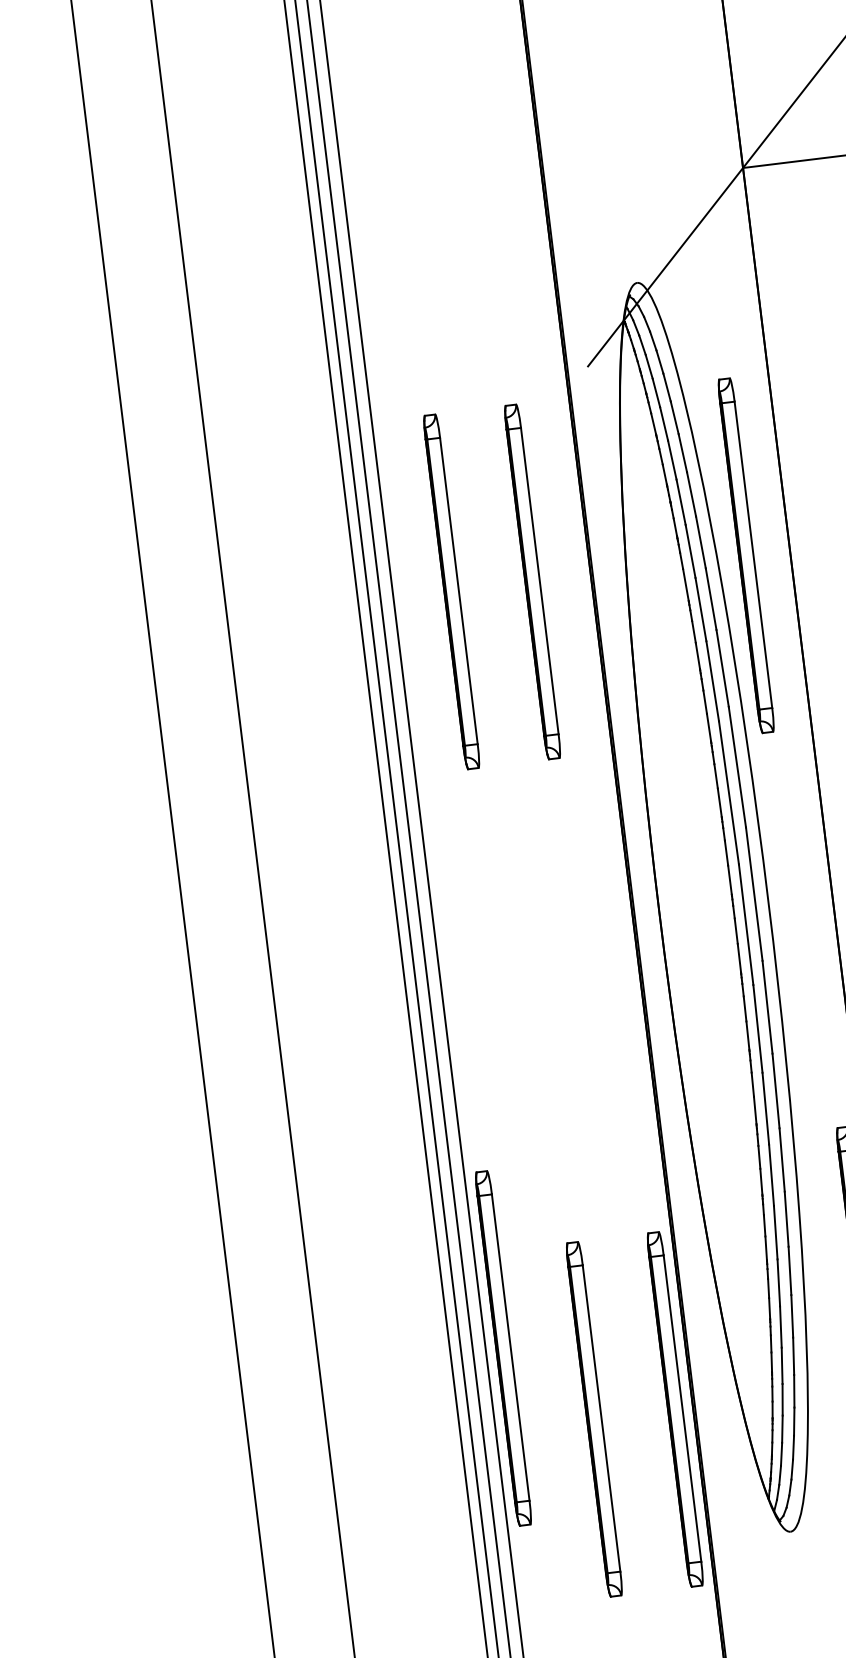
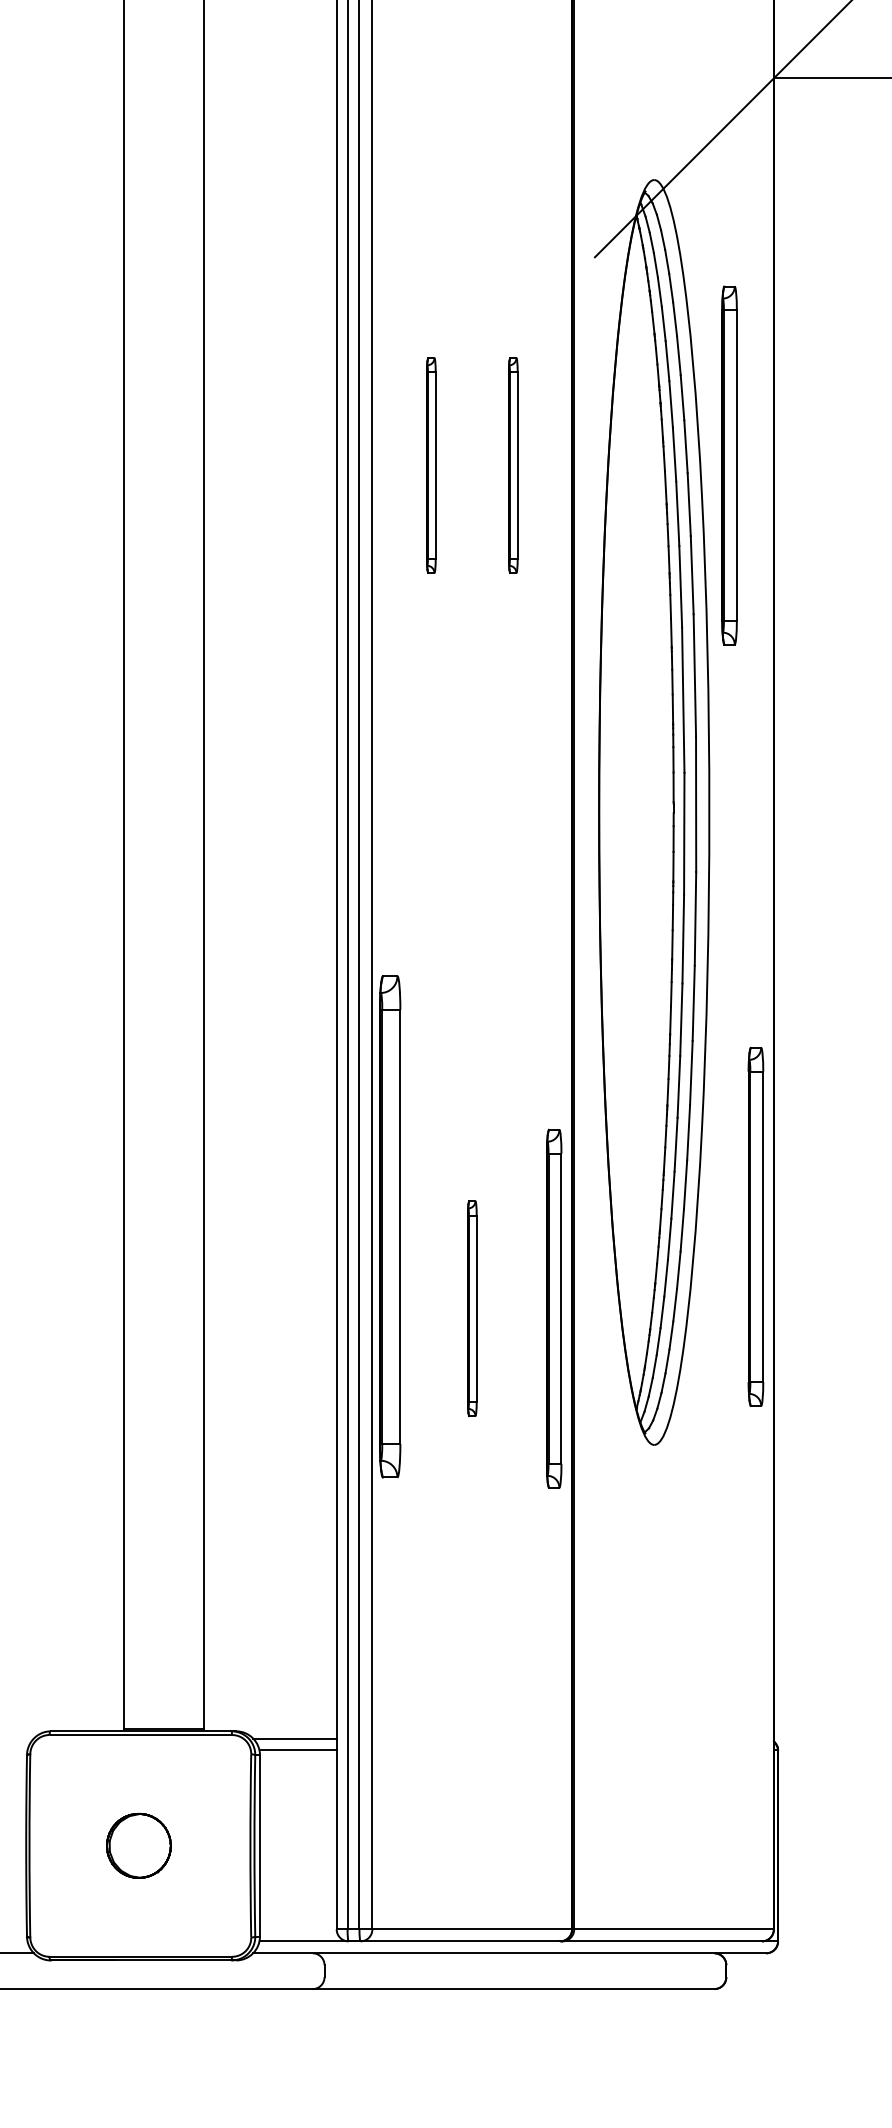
part: (532, 581) -> (513, 465), size x0.6
part: (451, 591) -> (431, 465), size x0.6
part: (503, 1348) -> (390, 1226), size x1.4
part: (594, 1419) -> (472, 1308), size x0.6

